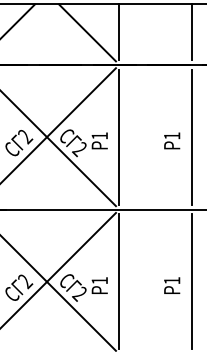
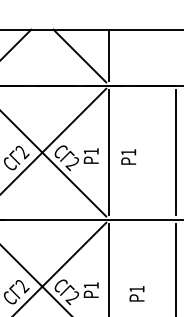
line: (191, 31) -> (176, 54), removed
text: (172, 140) -> (128, 156), moved
text: (172, 285) -> (137, 293), moved

